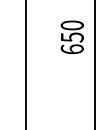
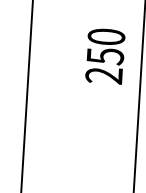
text: (71, 49) -> (102, 75), 650 -> 250

